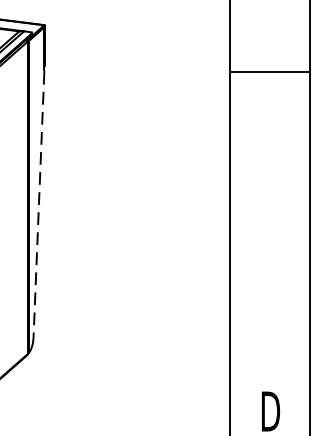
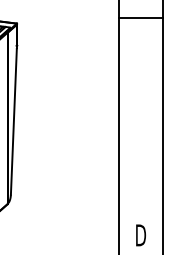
line: (269, 72) -> (140, 18), moved
line: (38, 203) -> (13, 121), dashed -> solid

